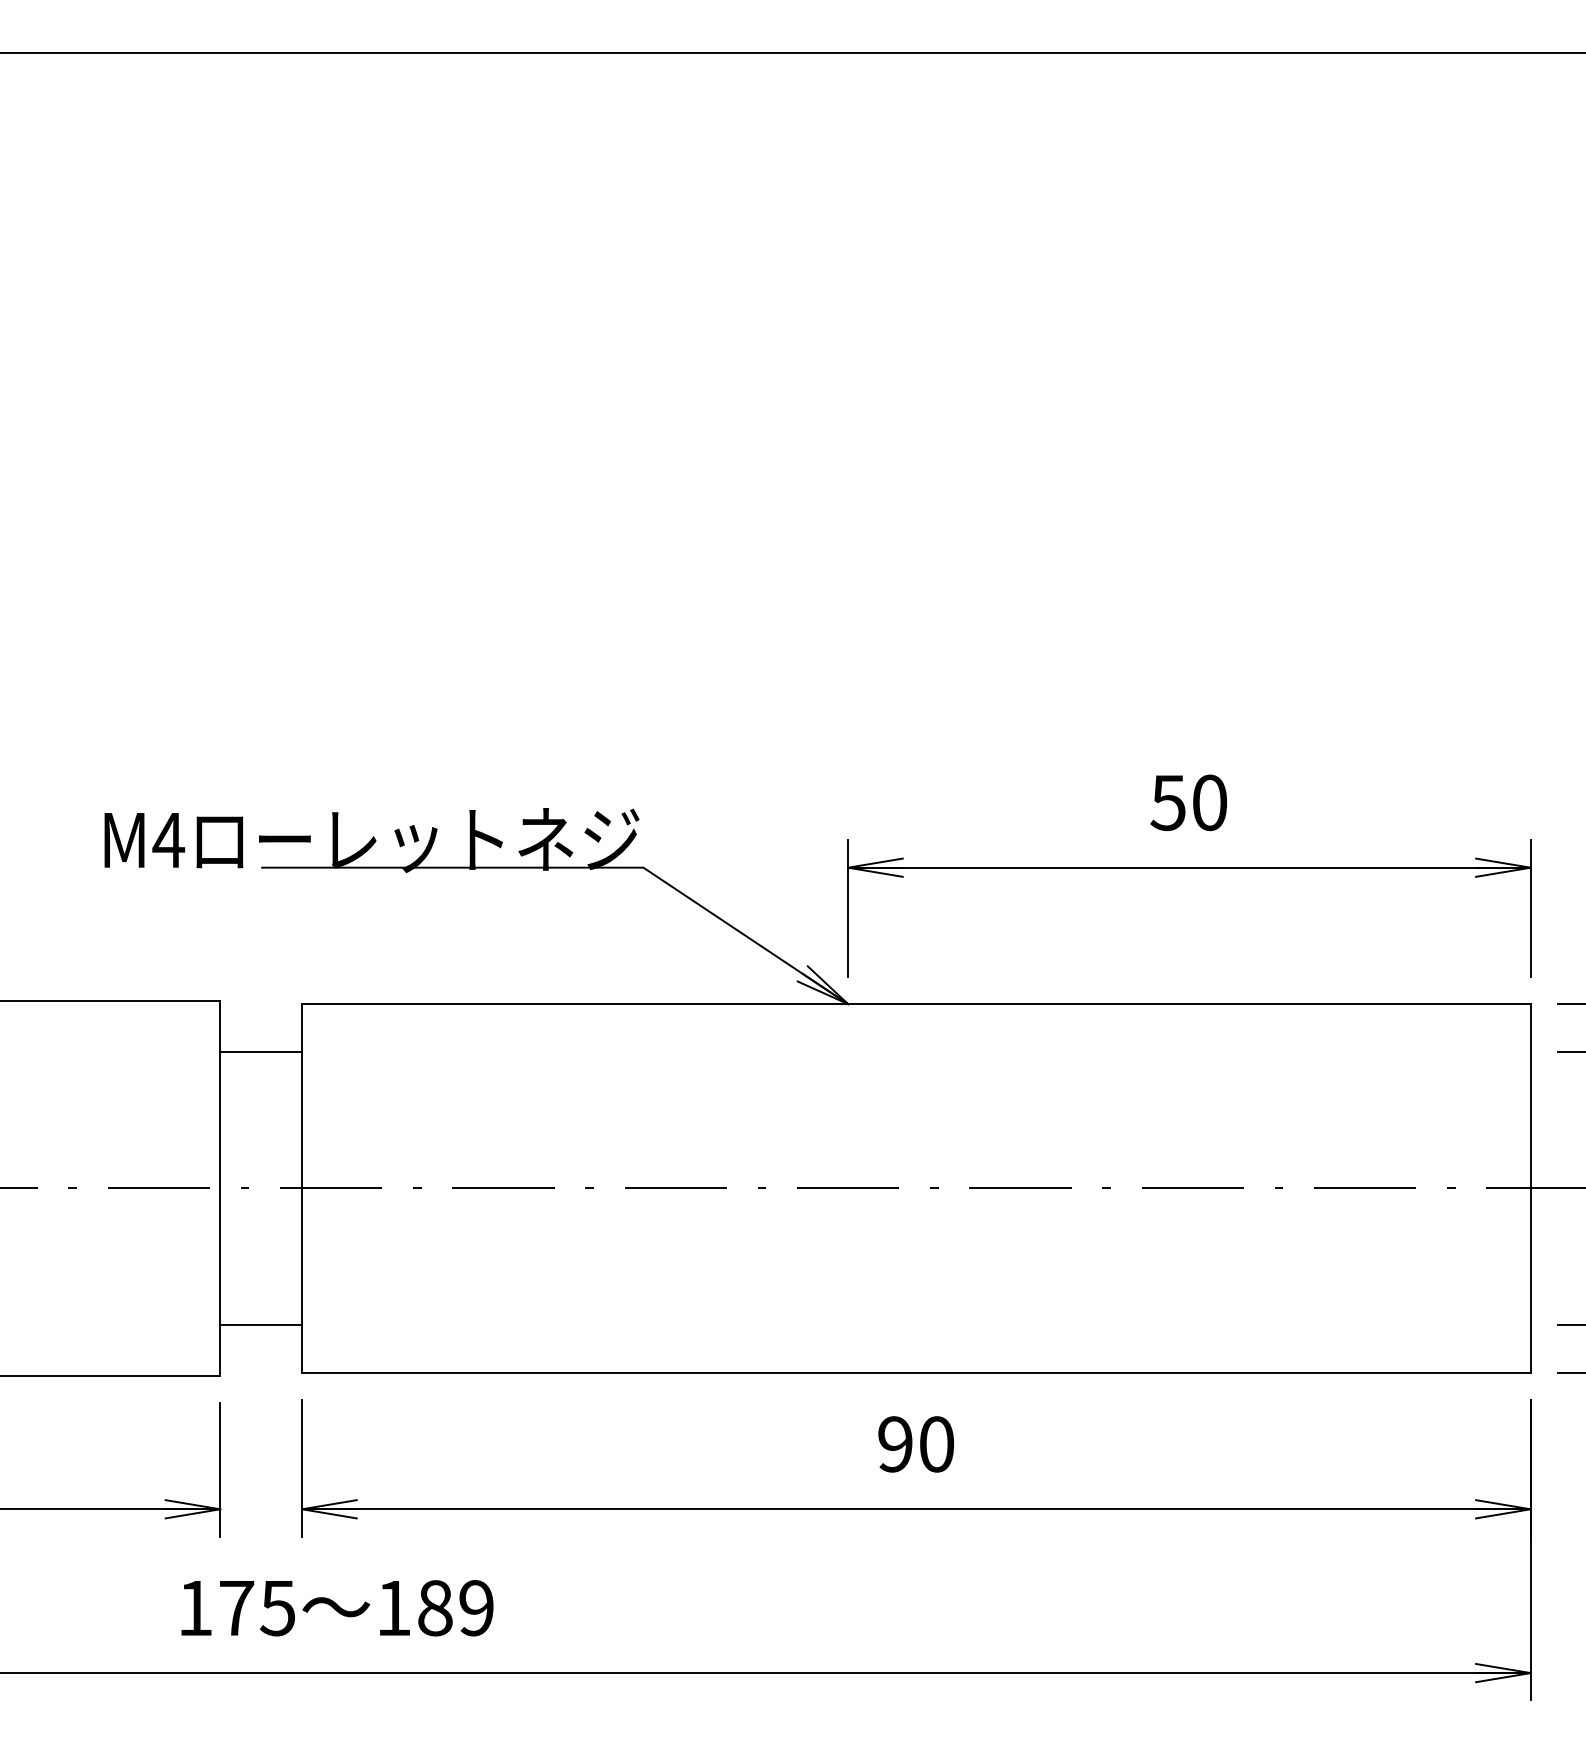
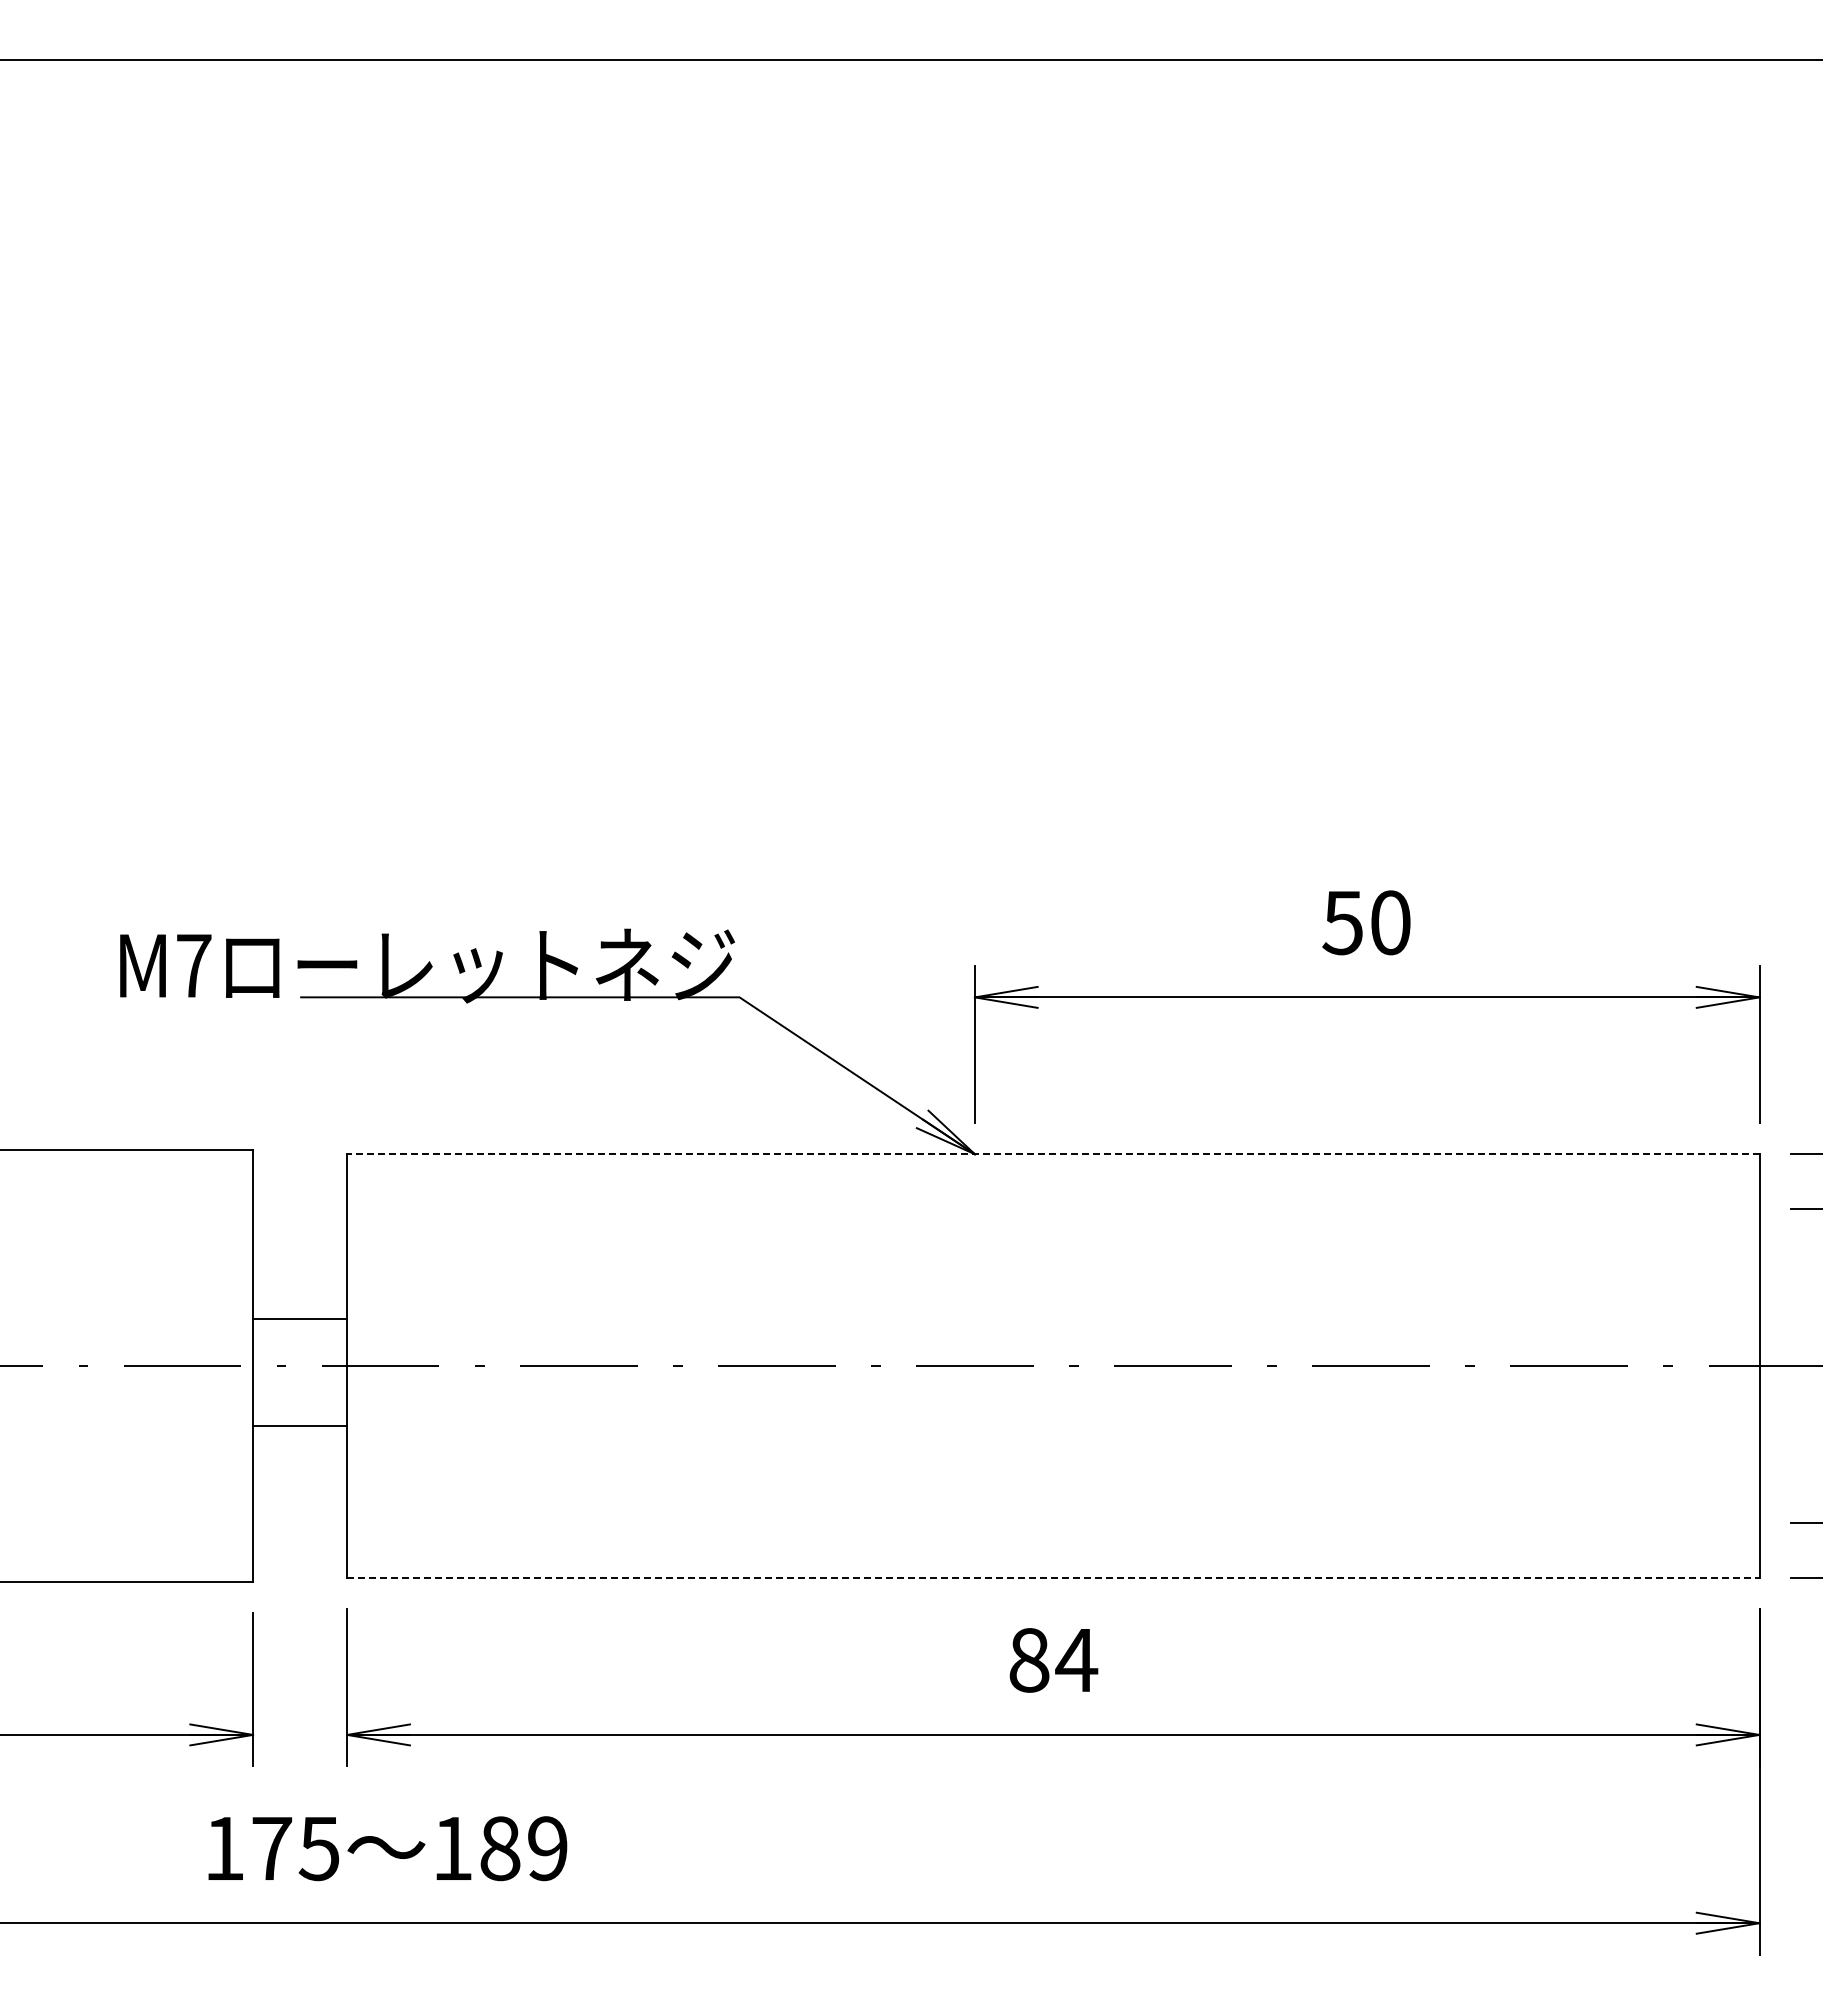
text: (168, 839) -> (193, 965), M4 -> M7
line: (915, 1004) -> (1052, 1154), solid -> dashed
line: (261, 1052) -> (300, 1319), moved
line: (261, 1325) -> (300, 1426), moved
line: (916, 1372) -> (1053, 1577), solid -> dashed
text: (916, 1444) -> (1053, 1660), 90 -> 84

